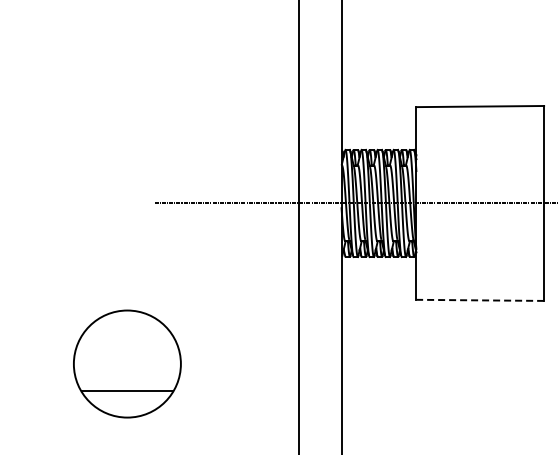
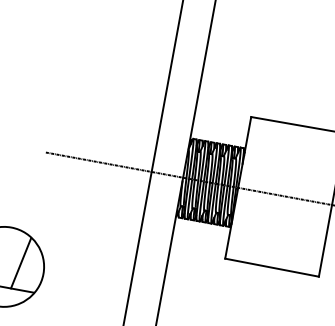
line: (480, 300) -> (272, 267), dashed -> solid
line: (148, 355) -> (20, 263), added

